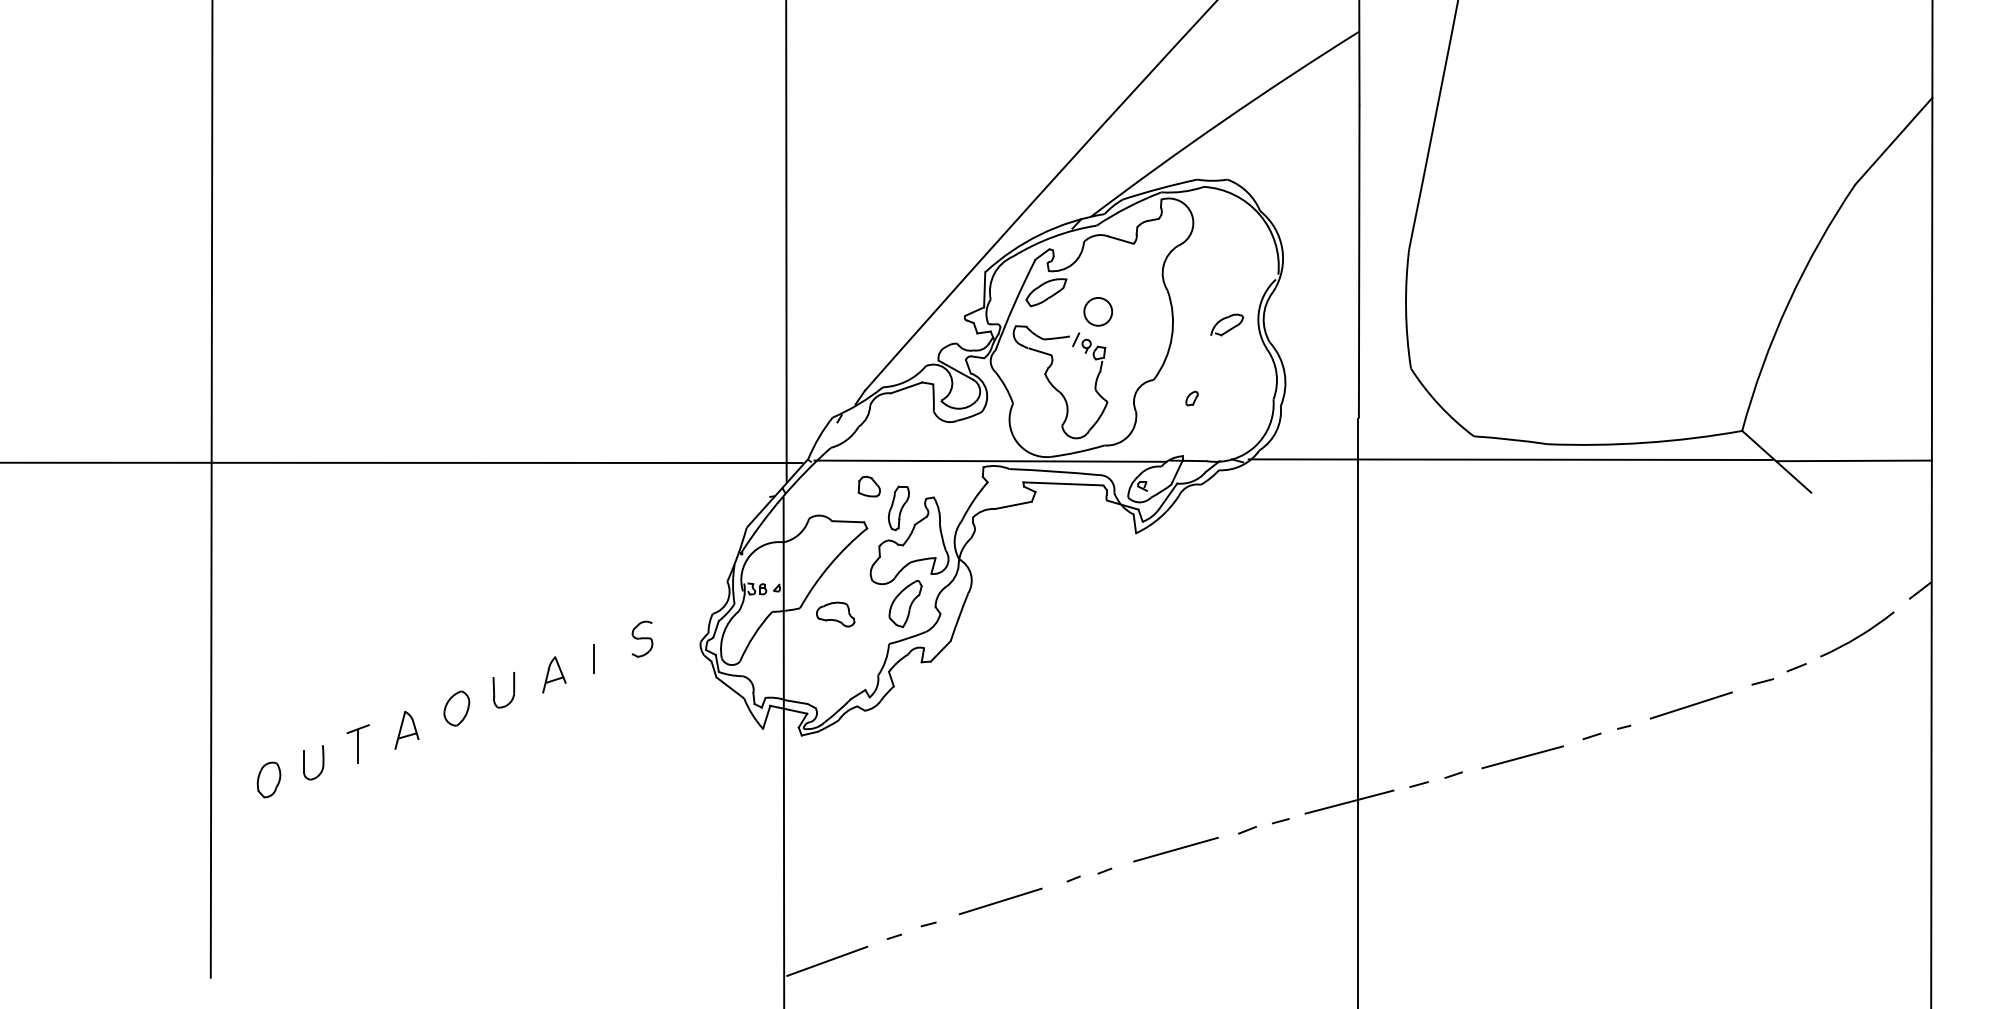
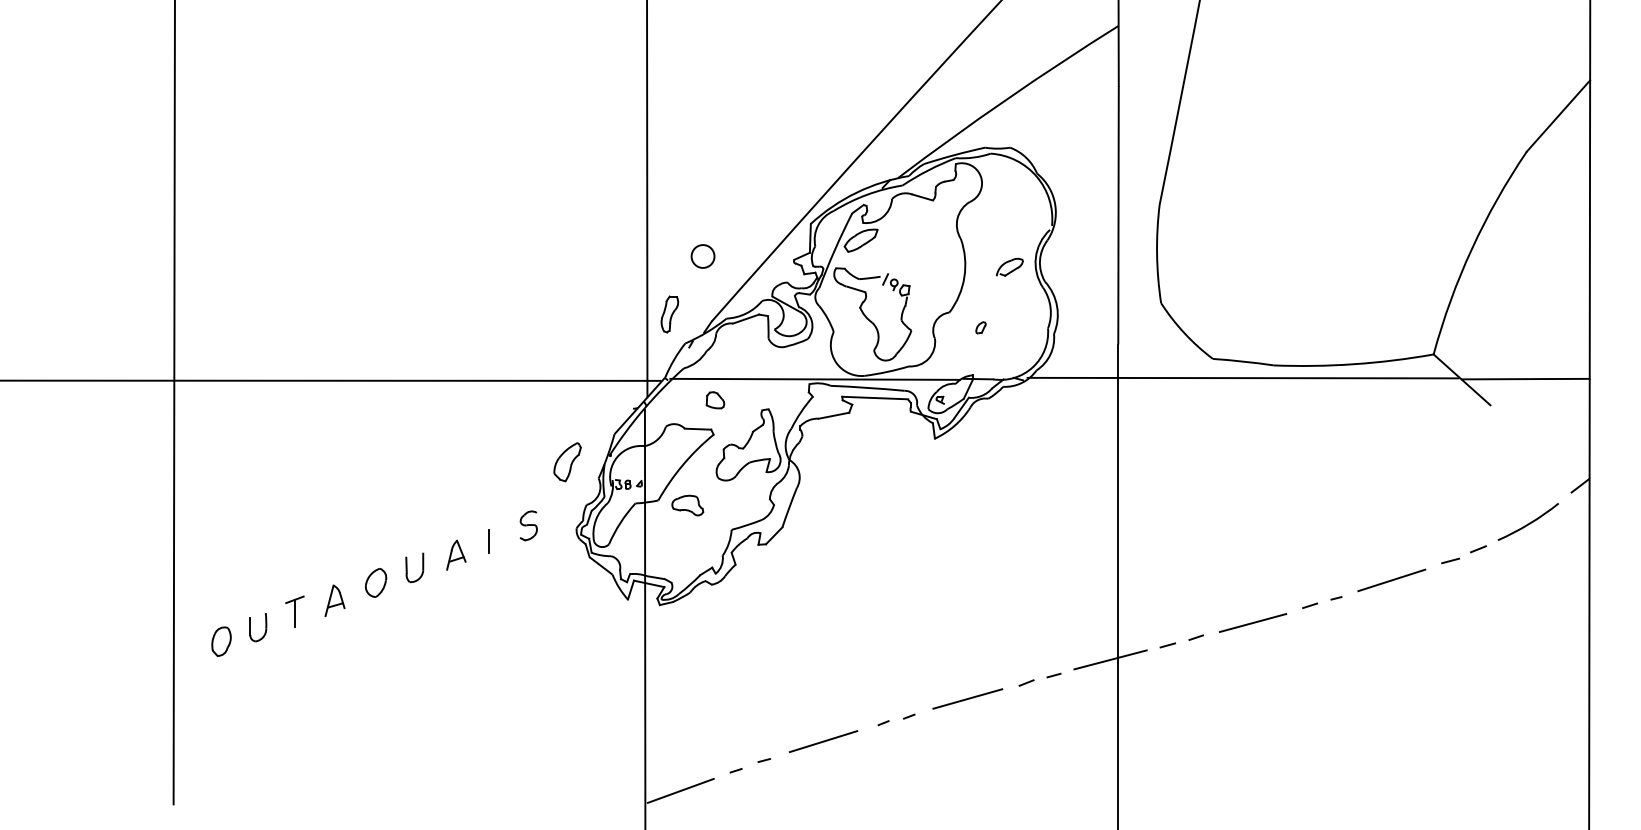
circle: (1098, 311) -> (703, 256), moved
part: (898, 508) -> (669, 314), moved
part: (905, 604) -> (567, 462), moved

